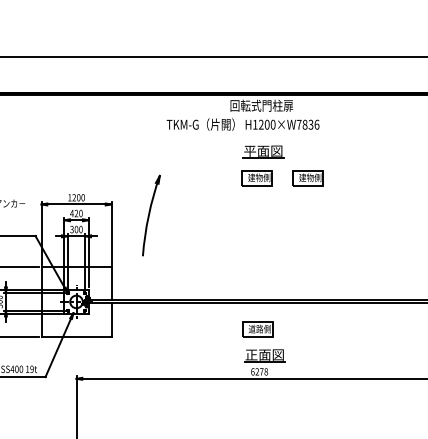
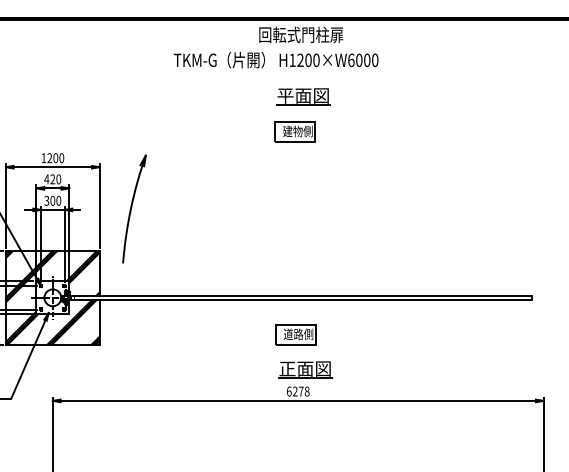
text: (307, 124) -> (362, 59), H1200×W7836 -> H1200×W6000
part: (307, 178) -> (362, 132), removed
part: (151, 215) -> (134, 208), moved
hatch: (76, 301) -> (52, 297), added

